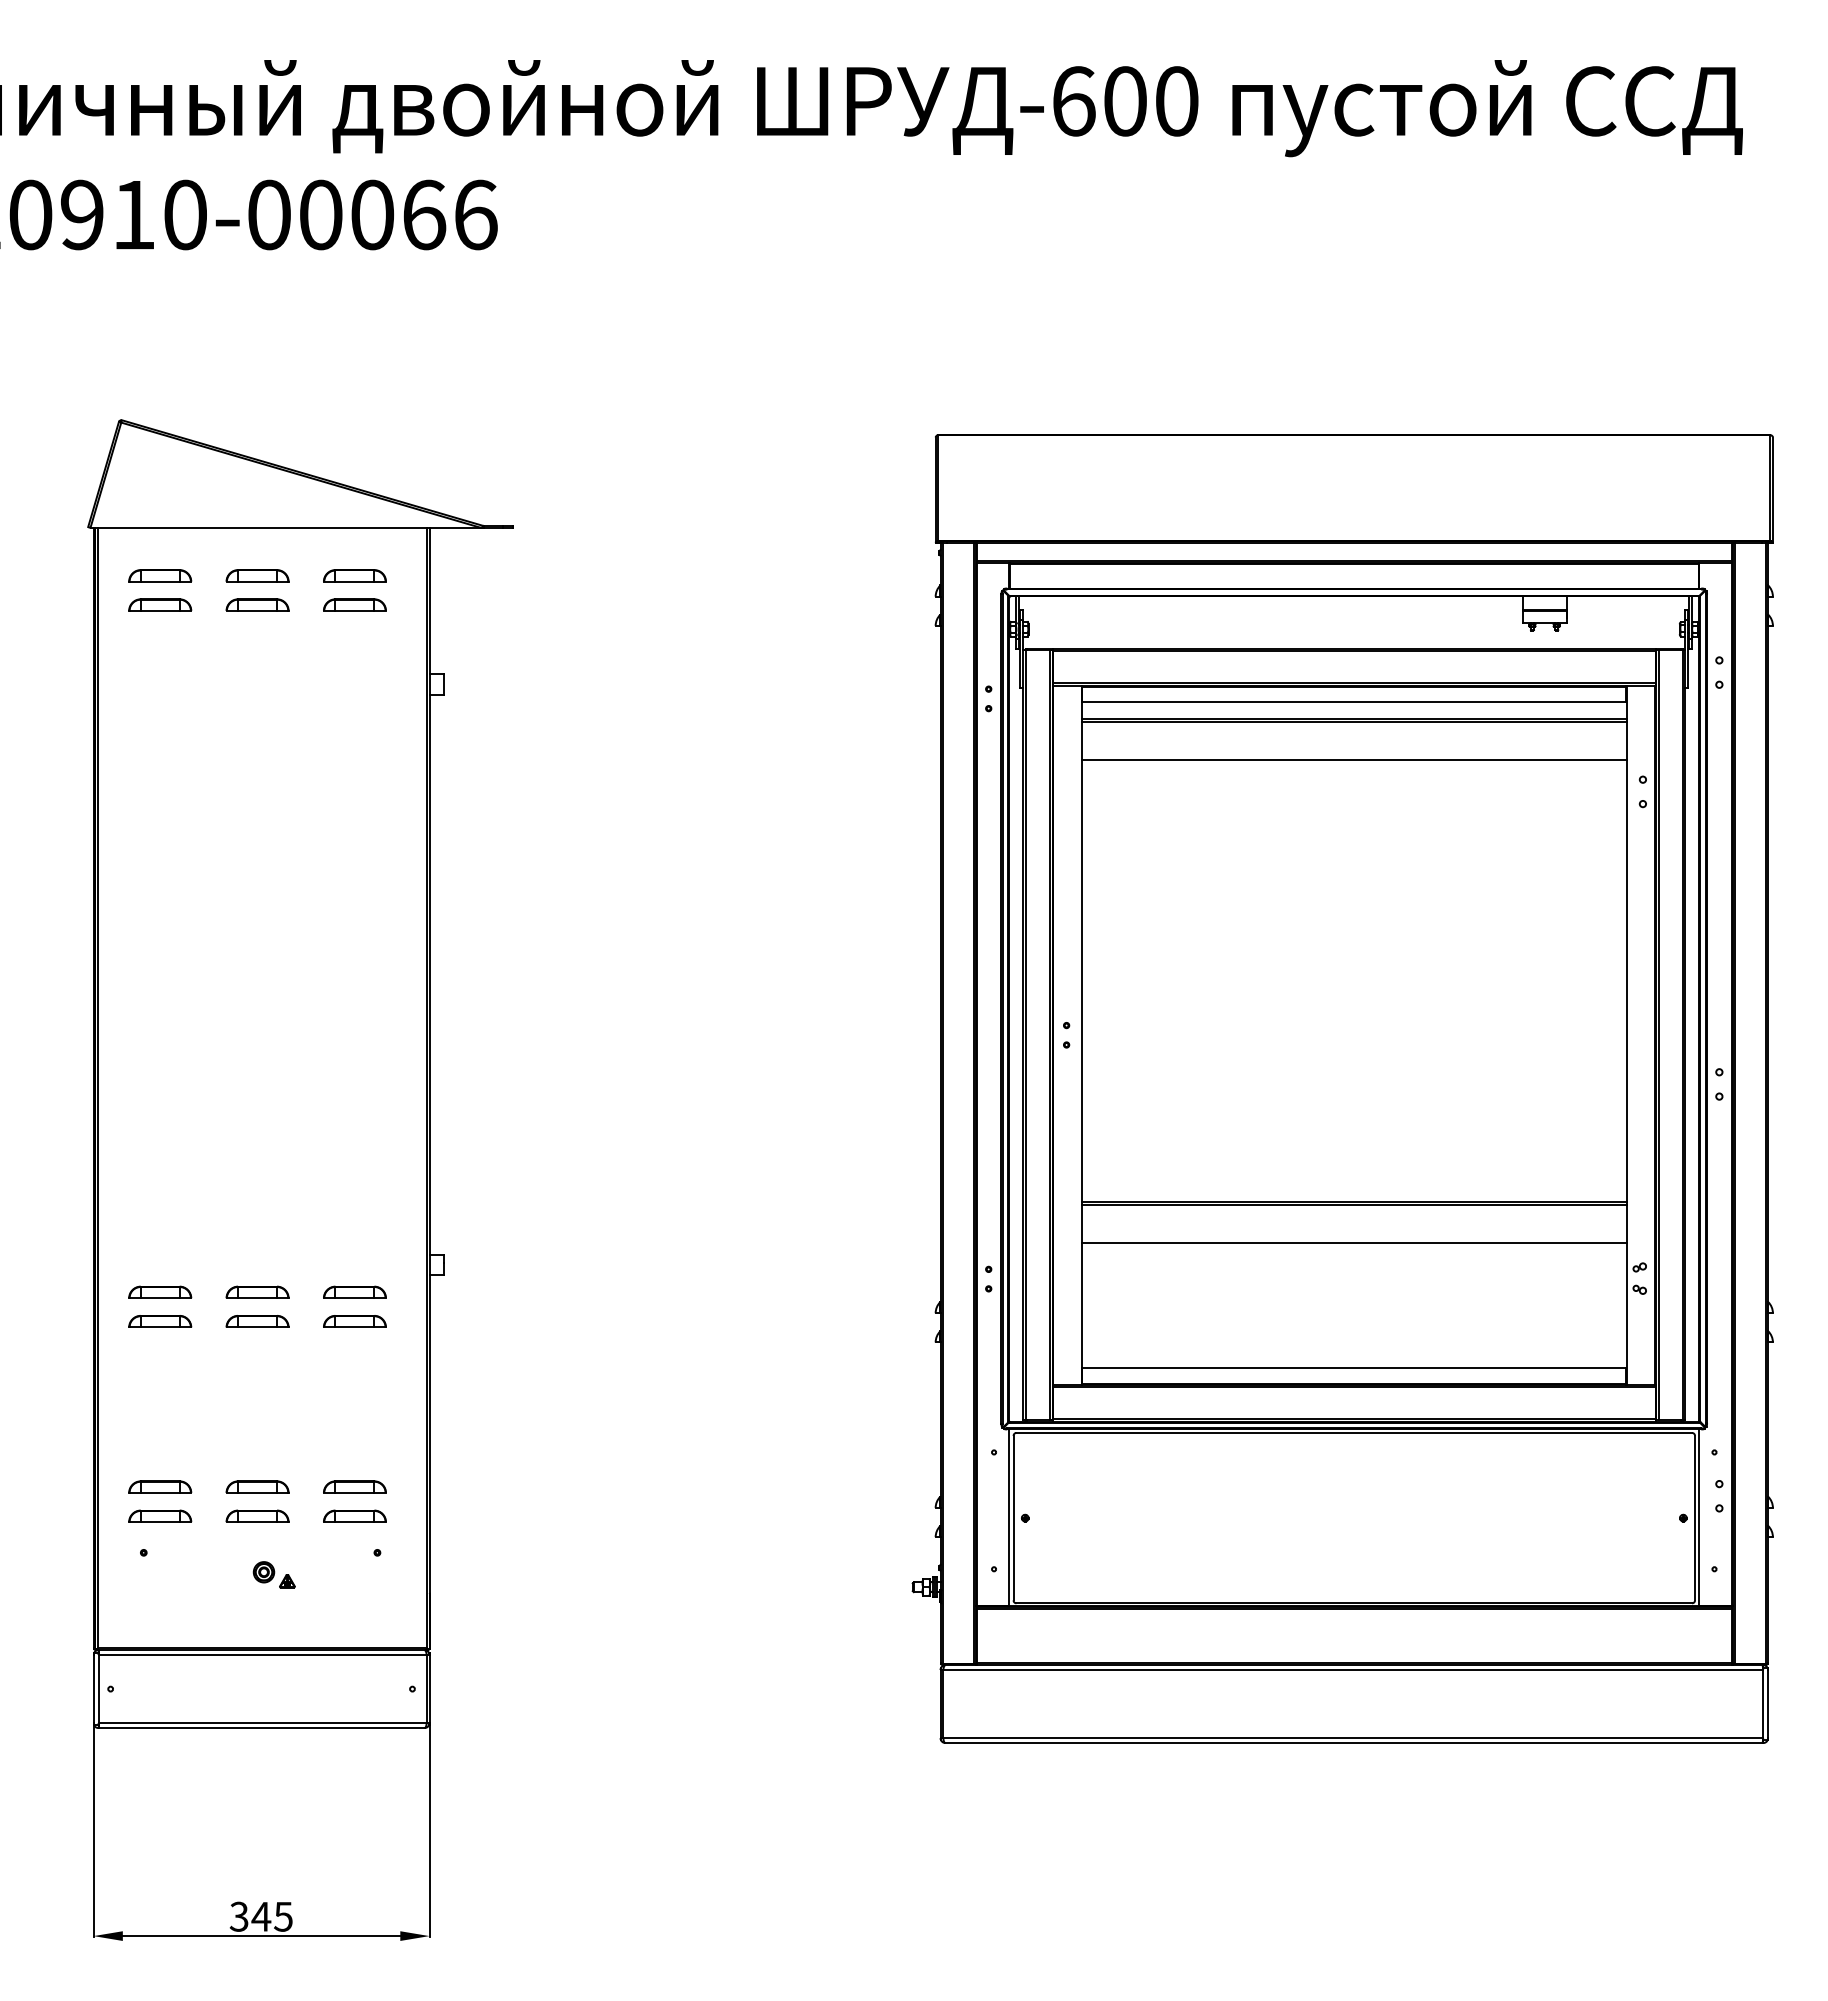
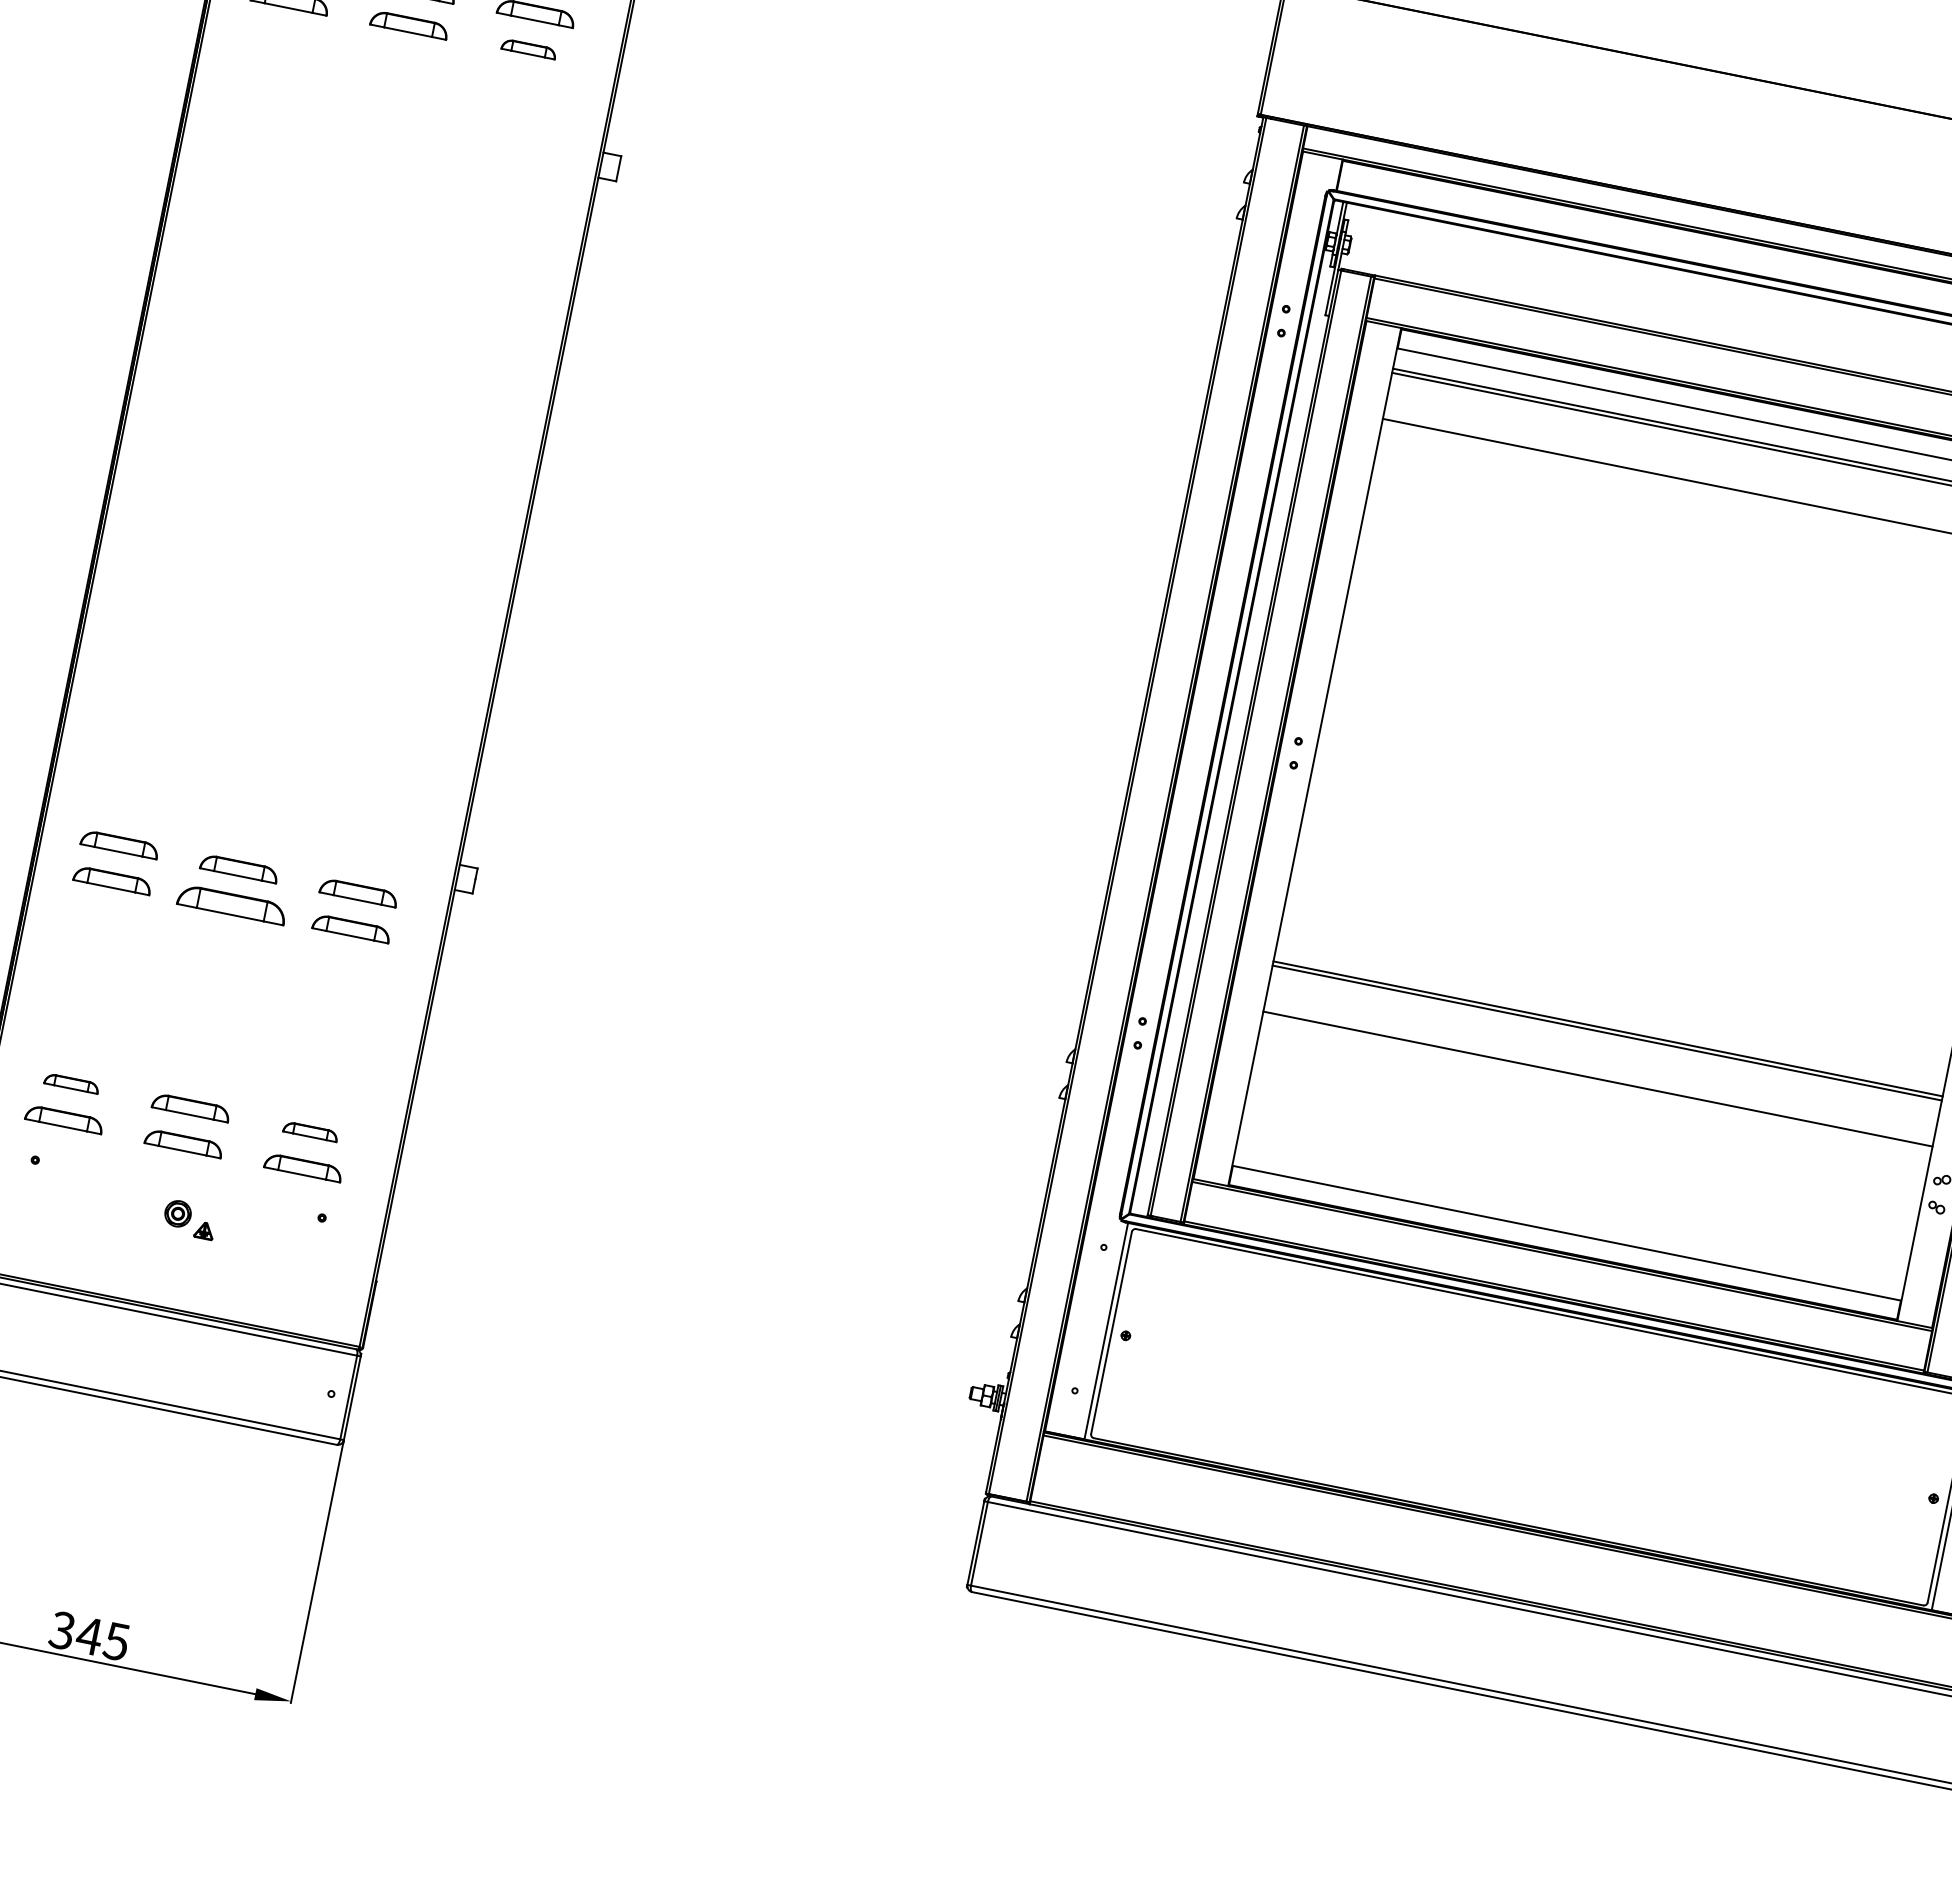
part: (354, 604) -> (528, 48), size x0.7
part: (257, 1321) -> (232, 904), size x1.4
part: (160, 1486) -> (72, 1082), size x0.7
part: (354, 1486) -> (310, 1130), size x0.7

